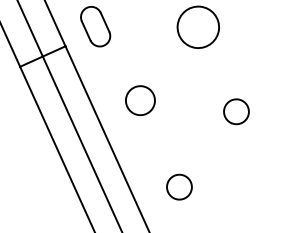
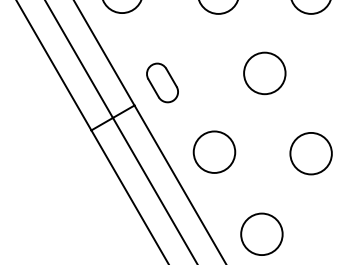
circle: (140, 100) -> (214, 151), size x1.43
circle: (235, 111) -> (310, 153), size x1.67
circle: (179, 187) -> (261, 234), size x1.67

